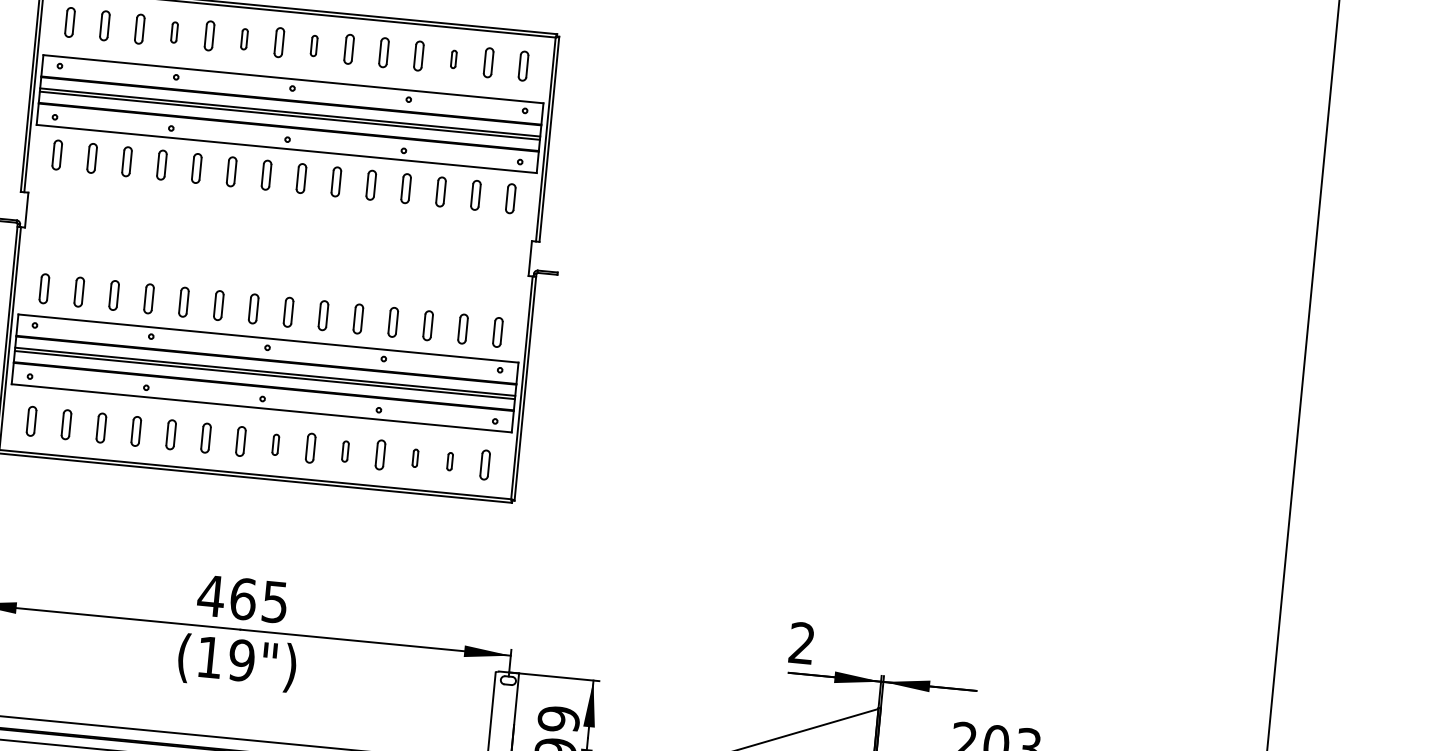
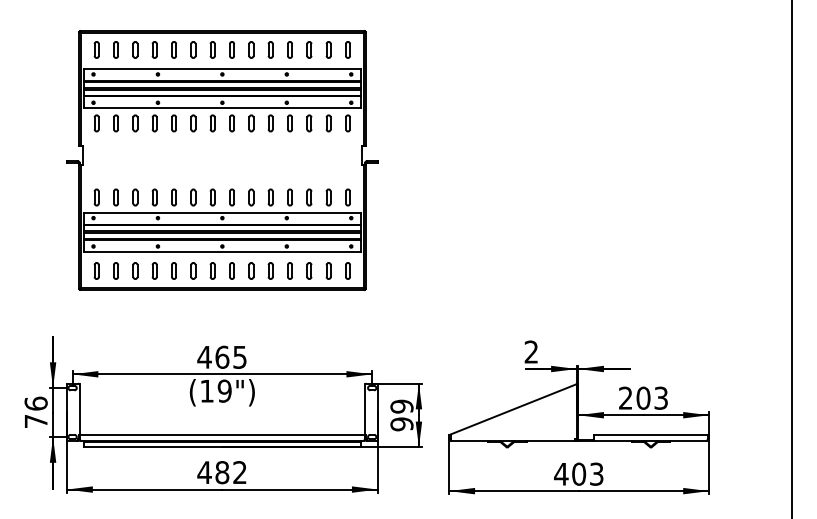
part: (174, 31) -> (154, 49), size x1.43
part: (244, 38) -> (193, 49), size x1.43
part: (313, 45) -> (231, 49), size x1.43
part: (454, 58) -> (309, 49), size x1.67
part: (274, 443) -> (231, 270), size x1.43
part: (345, 450) -> (270, 270), size x1.43
part: (415, 457) -> (309, 270), size x1.67
part: (449, 460) -> (328, 270), size x1.67

